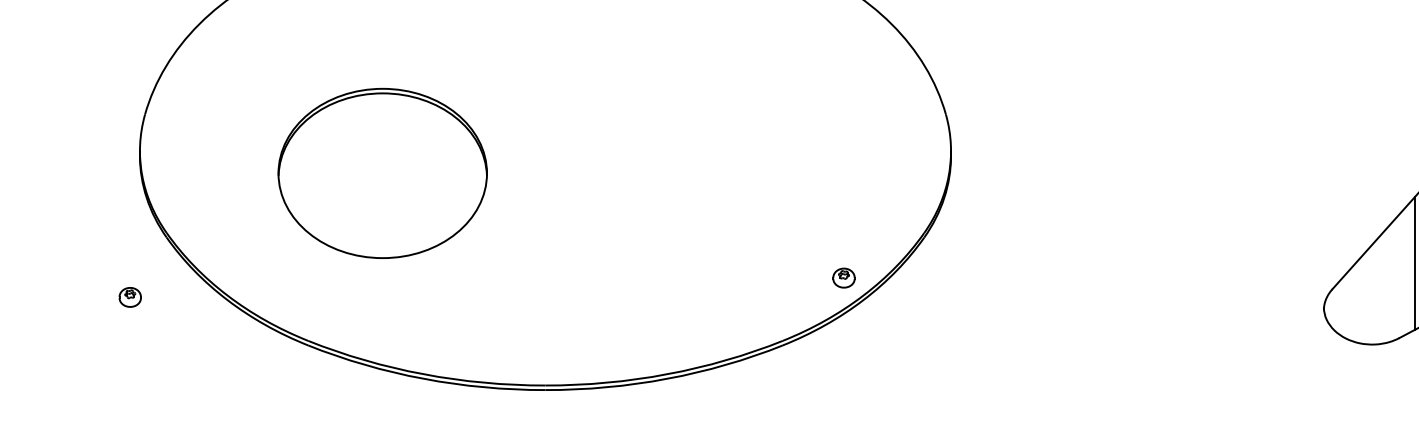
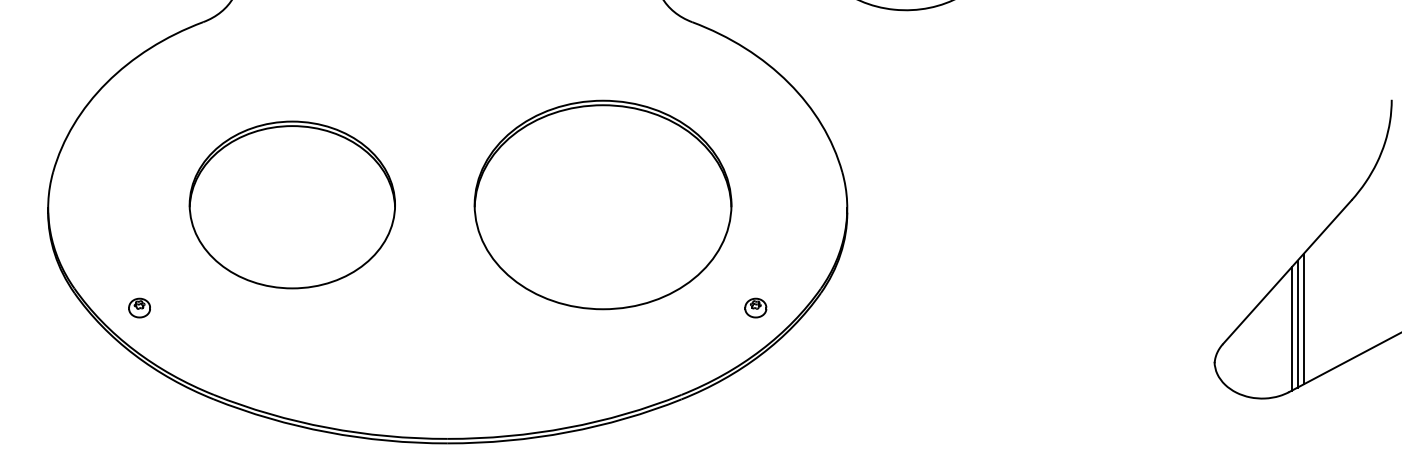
part: (702, 147) -> (602, 204), added
part: (381, 172) -> (291, 204), moved
line: (1408, 268) -> (1297, 323), added
line: (1401, 273) -> (1291, 328), added
part: (843, 277) -> (755, 307), moved
part: (130, 296) -> (139, 307), moved

